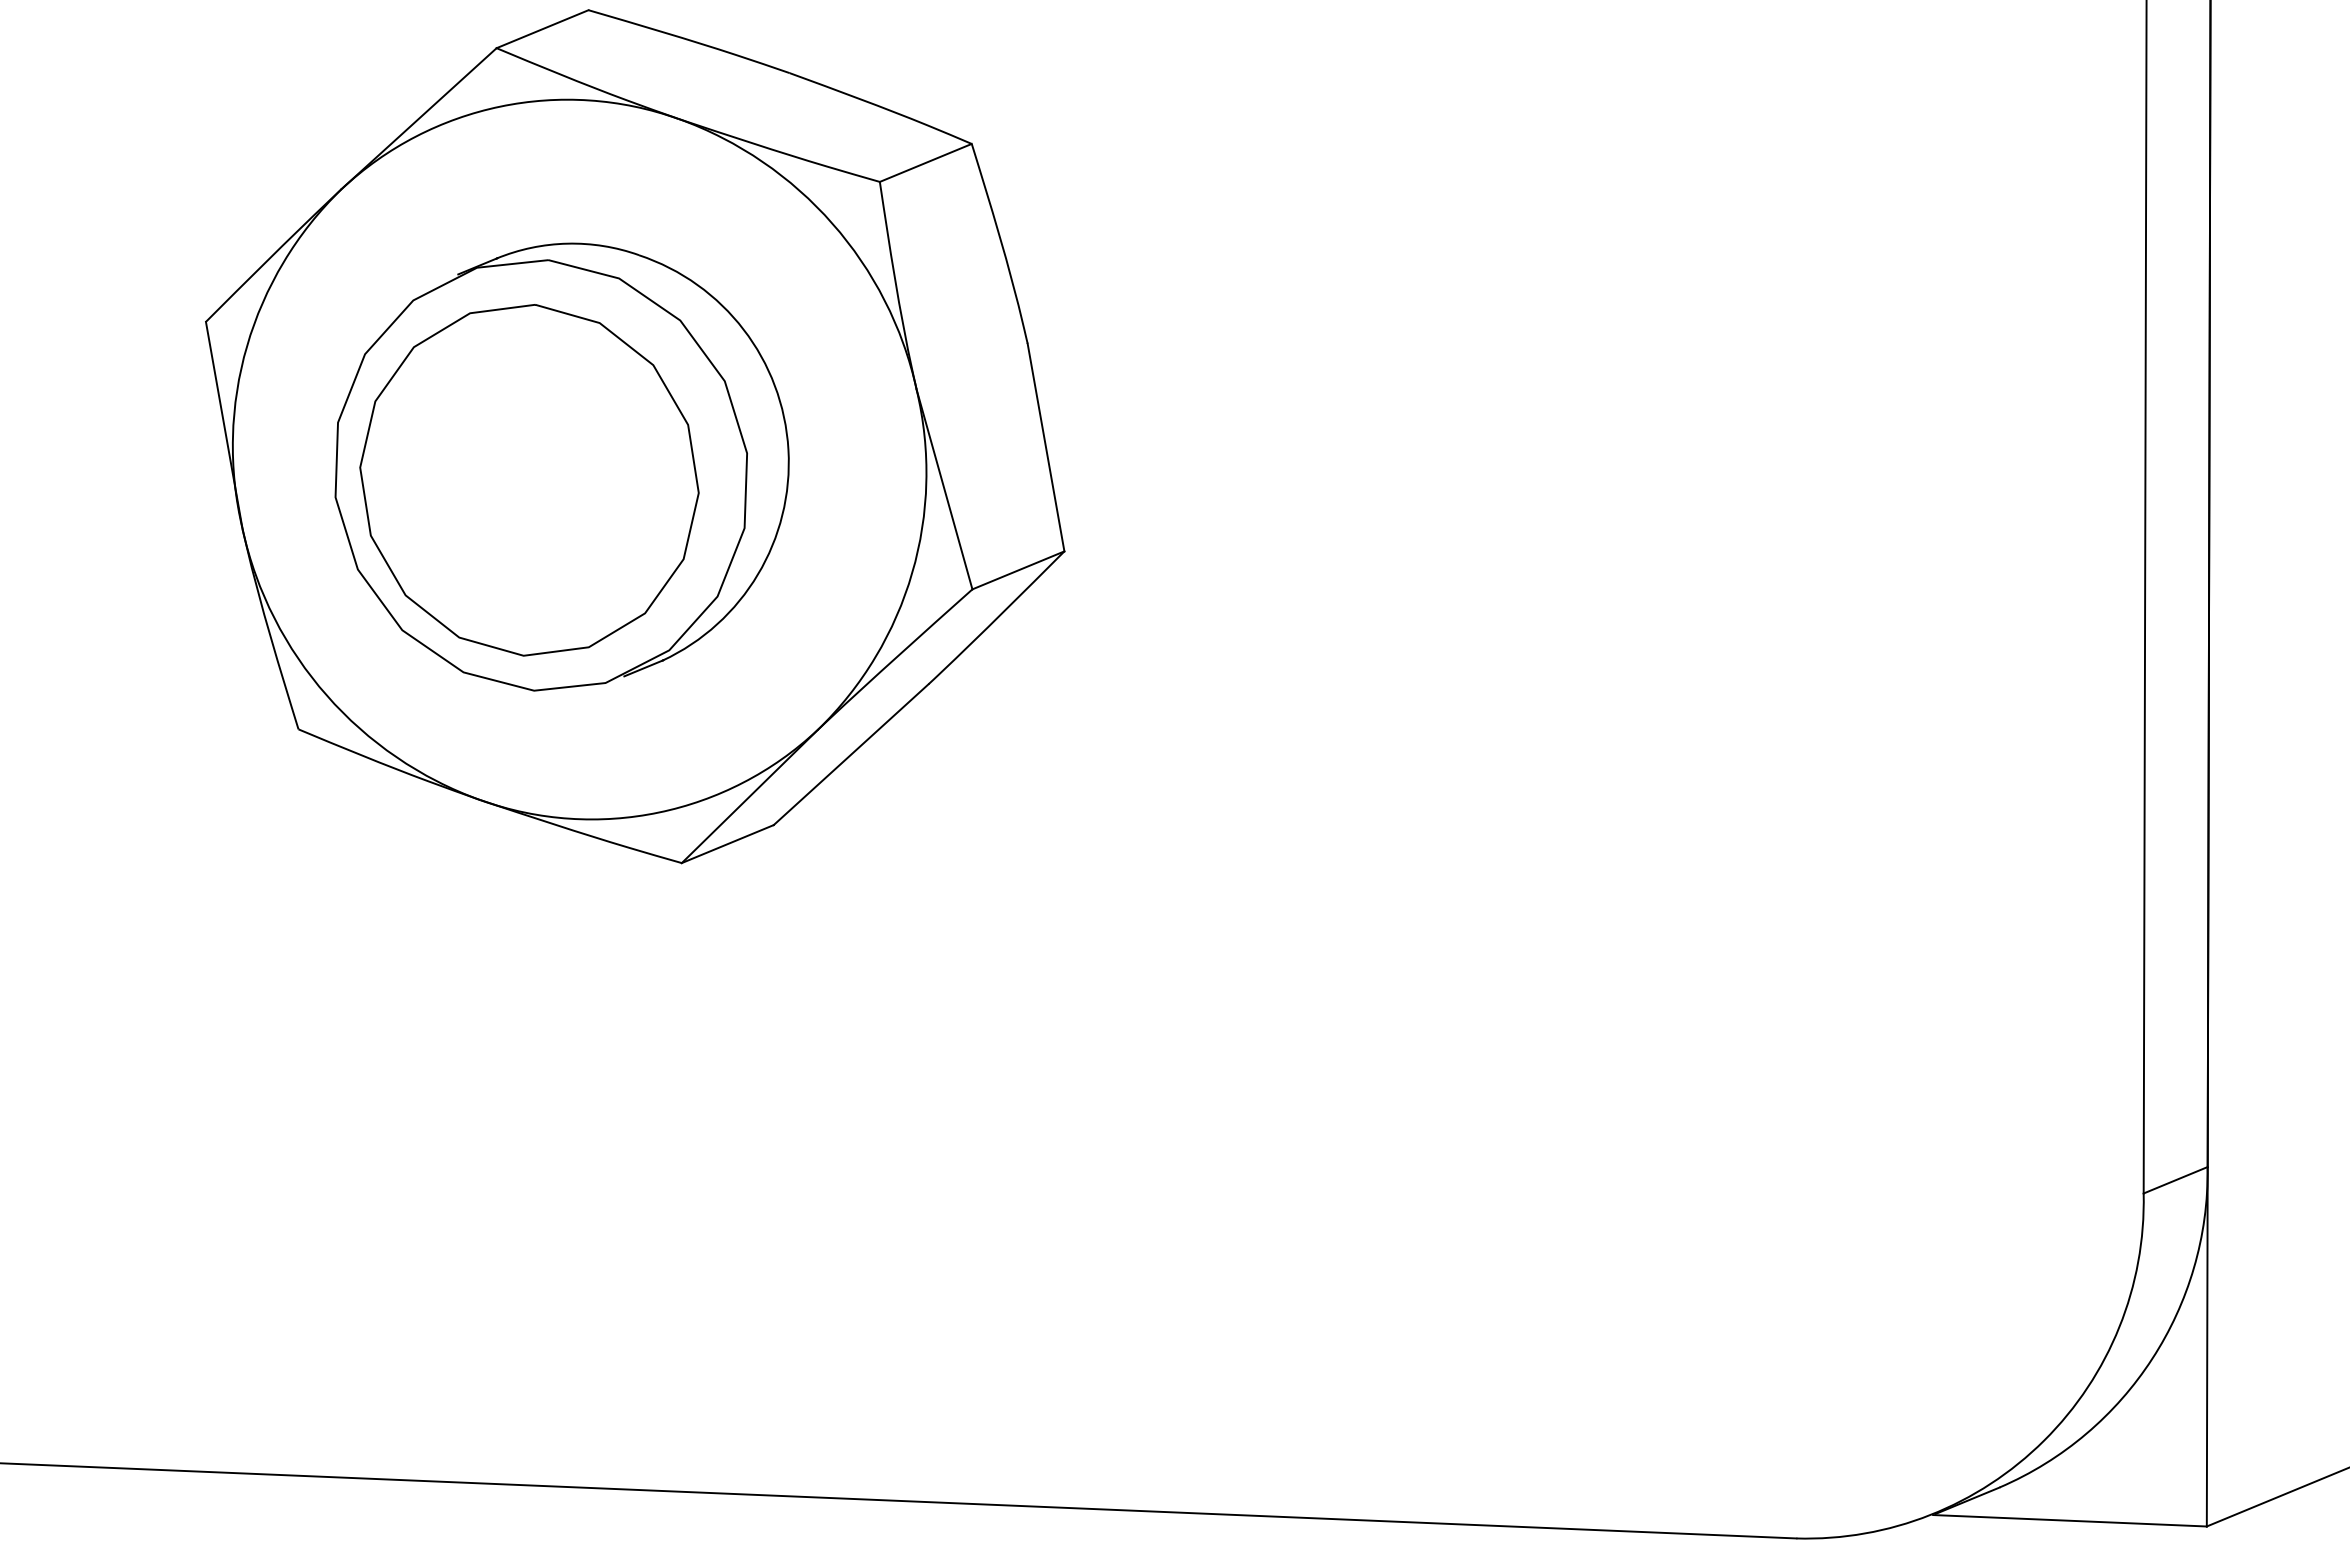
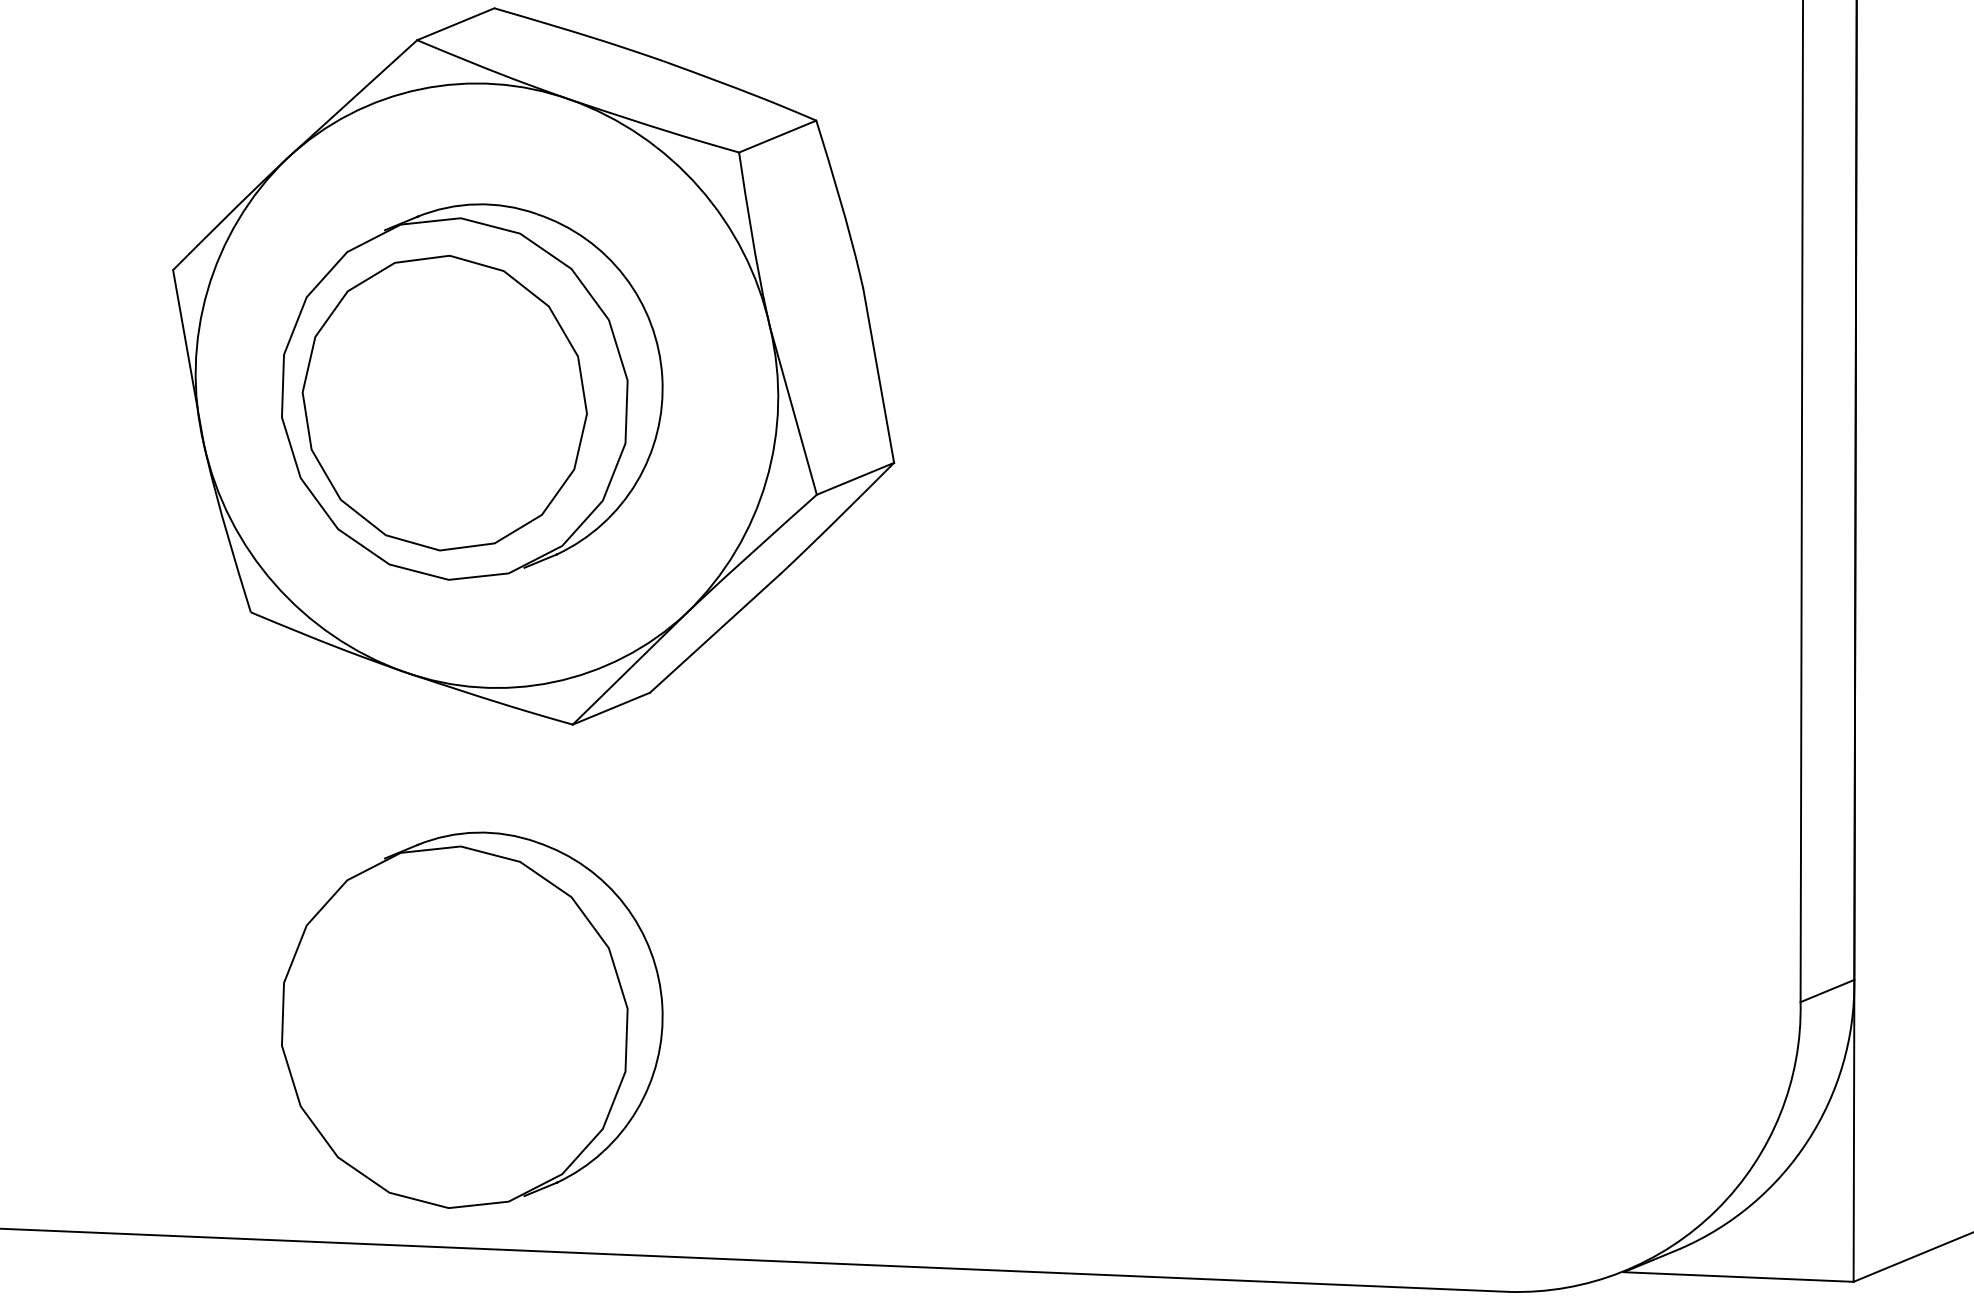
part: (561, 1214) -> (471, 1019), added

